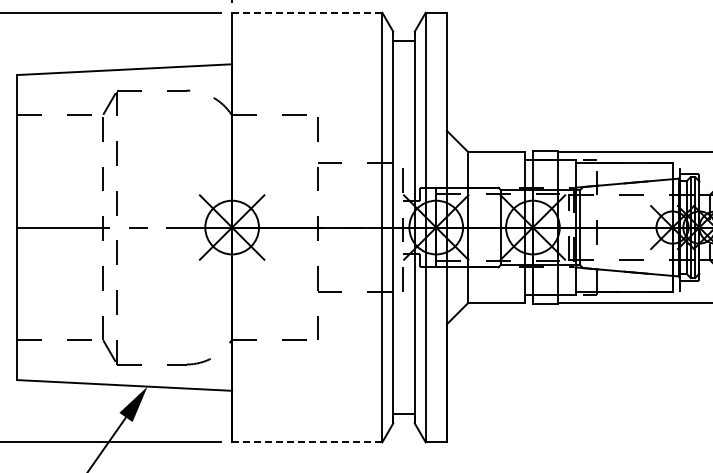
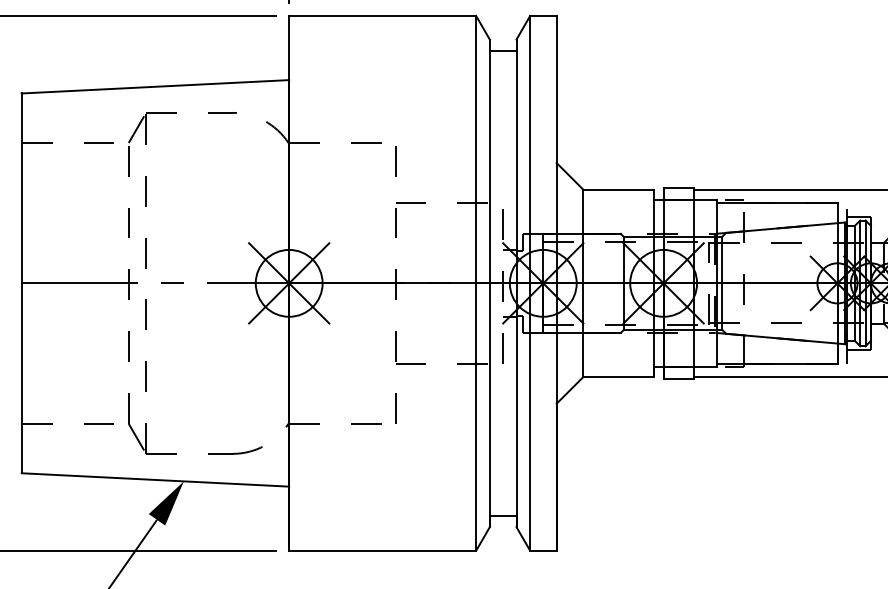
line: (307, 12) -> (382, 15), dashed -> solid
line: (307, 442) -> (382, 550), dashed -> solid

